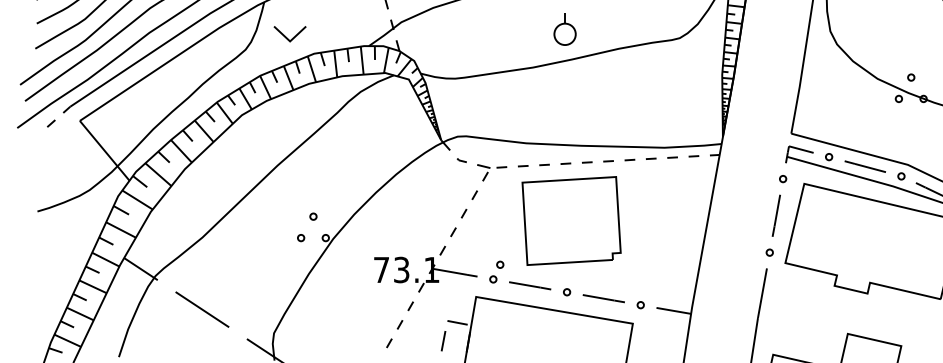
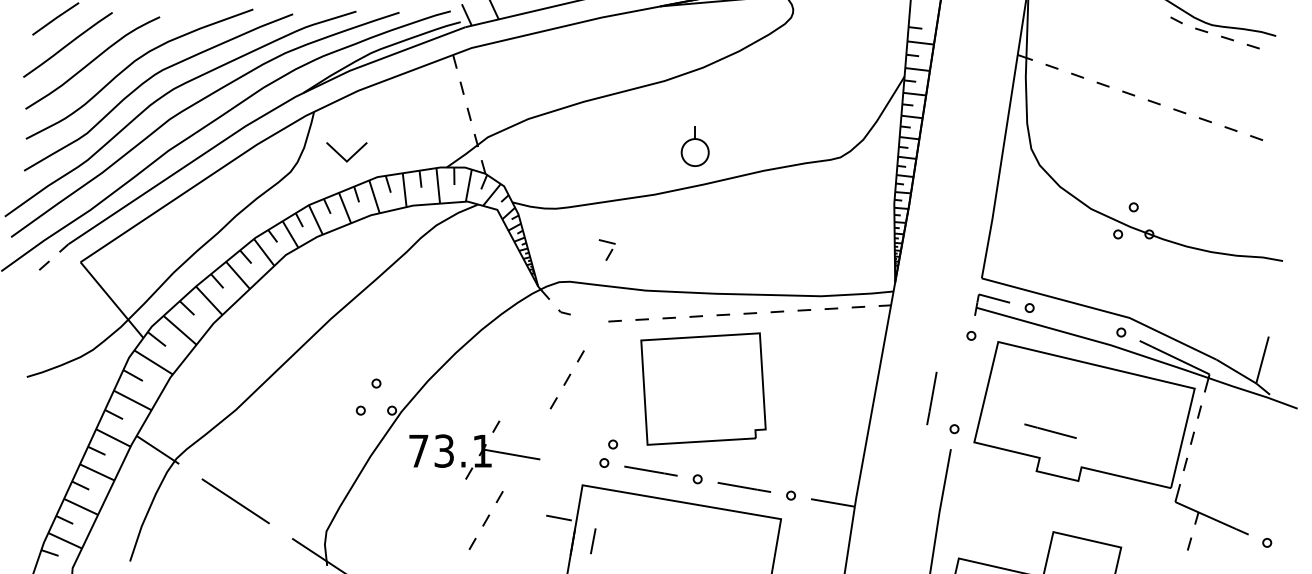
line: (865, 166) -> (1050, 430), moved
part: (483, 172) -> (606, 249), moved
line: (776, 215) -> (931, 398), moved
part: (430, 270) -> (480, 451), moved
line: (443, 341) -> (593, 541), moved

